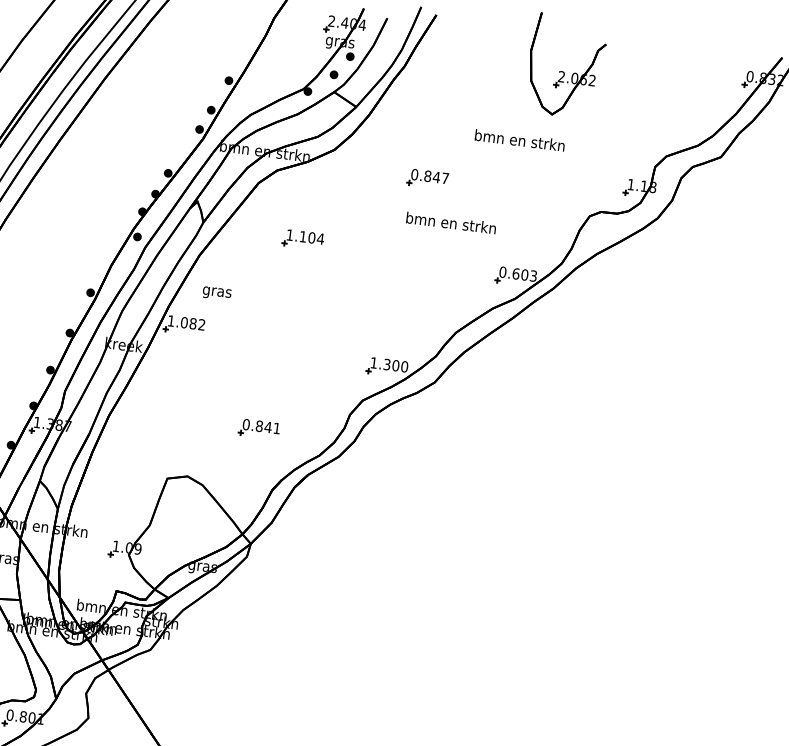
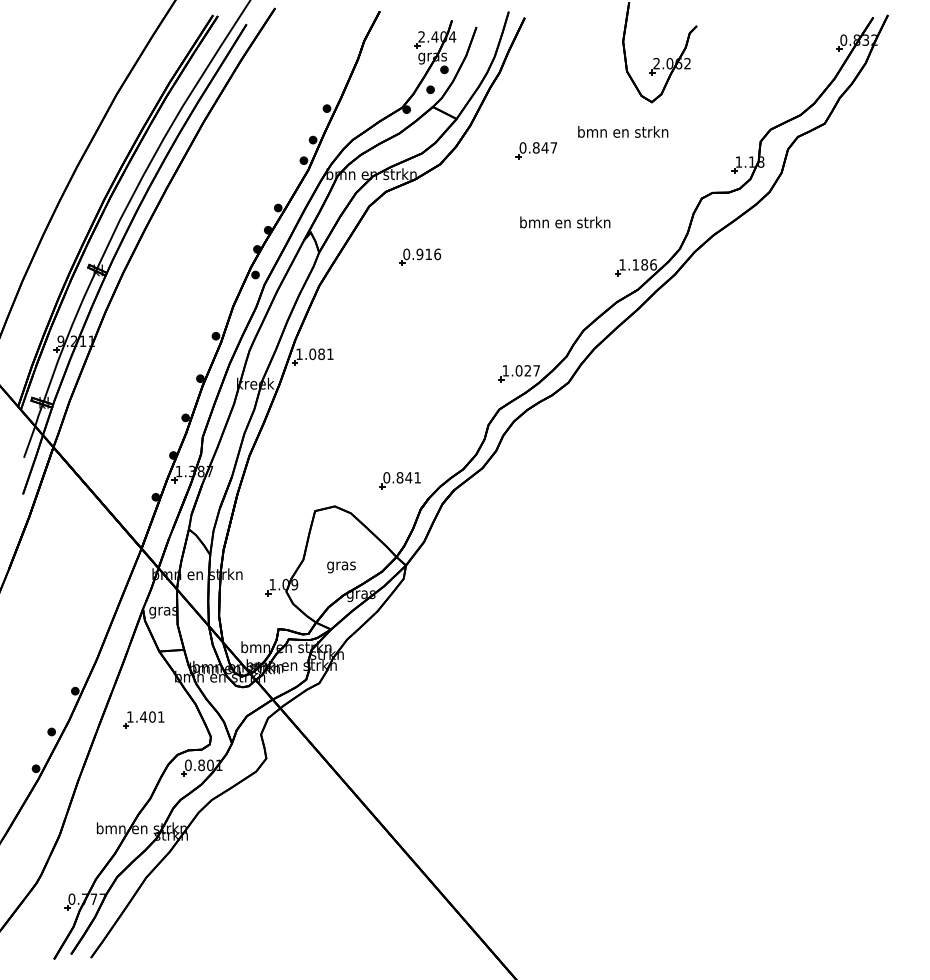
part: (427, 178) -> (536, 150), moved
text: (305, 237) -> (422, 254), 1.104 -> 0.916
text: (517, 273) -> (637, 264), 0.603 -> 1.186
text: (217, 293) -> (341, 567), moved
text: (202, 324) -> (330, 353), 1.082 -> 1.081
text: (395, 365) -> (527, 370), 1.300 -> 1.027
part: (258, 428) -> (399, 480), moved

